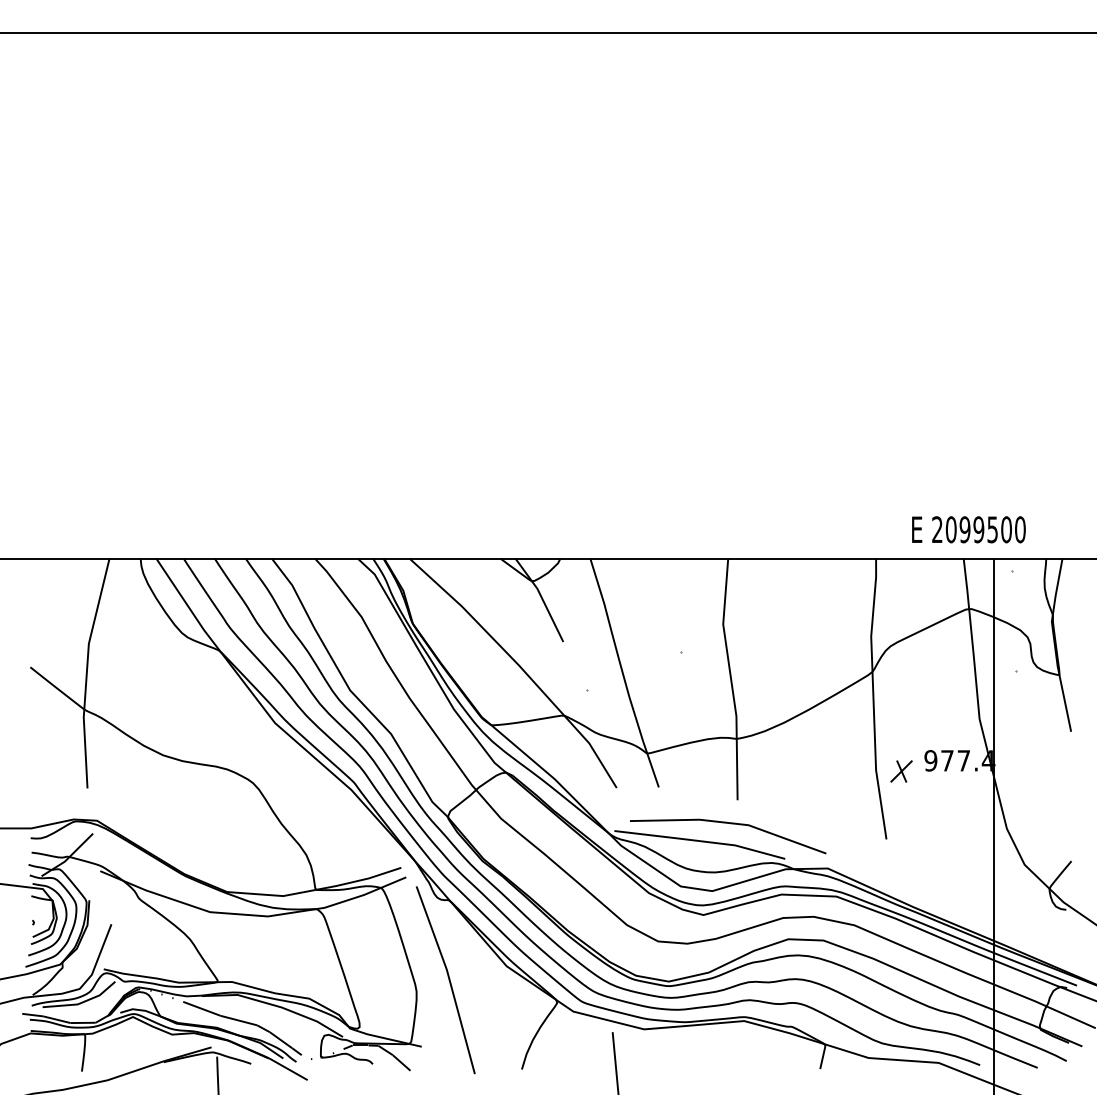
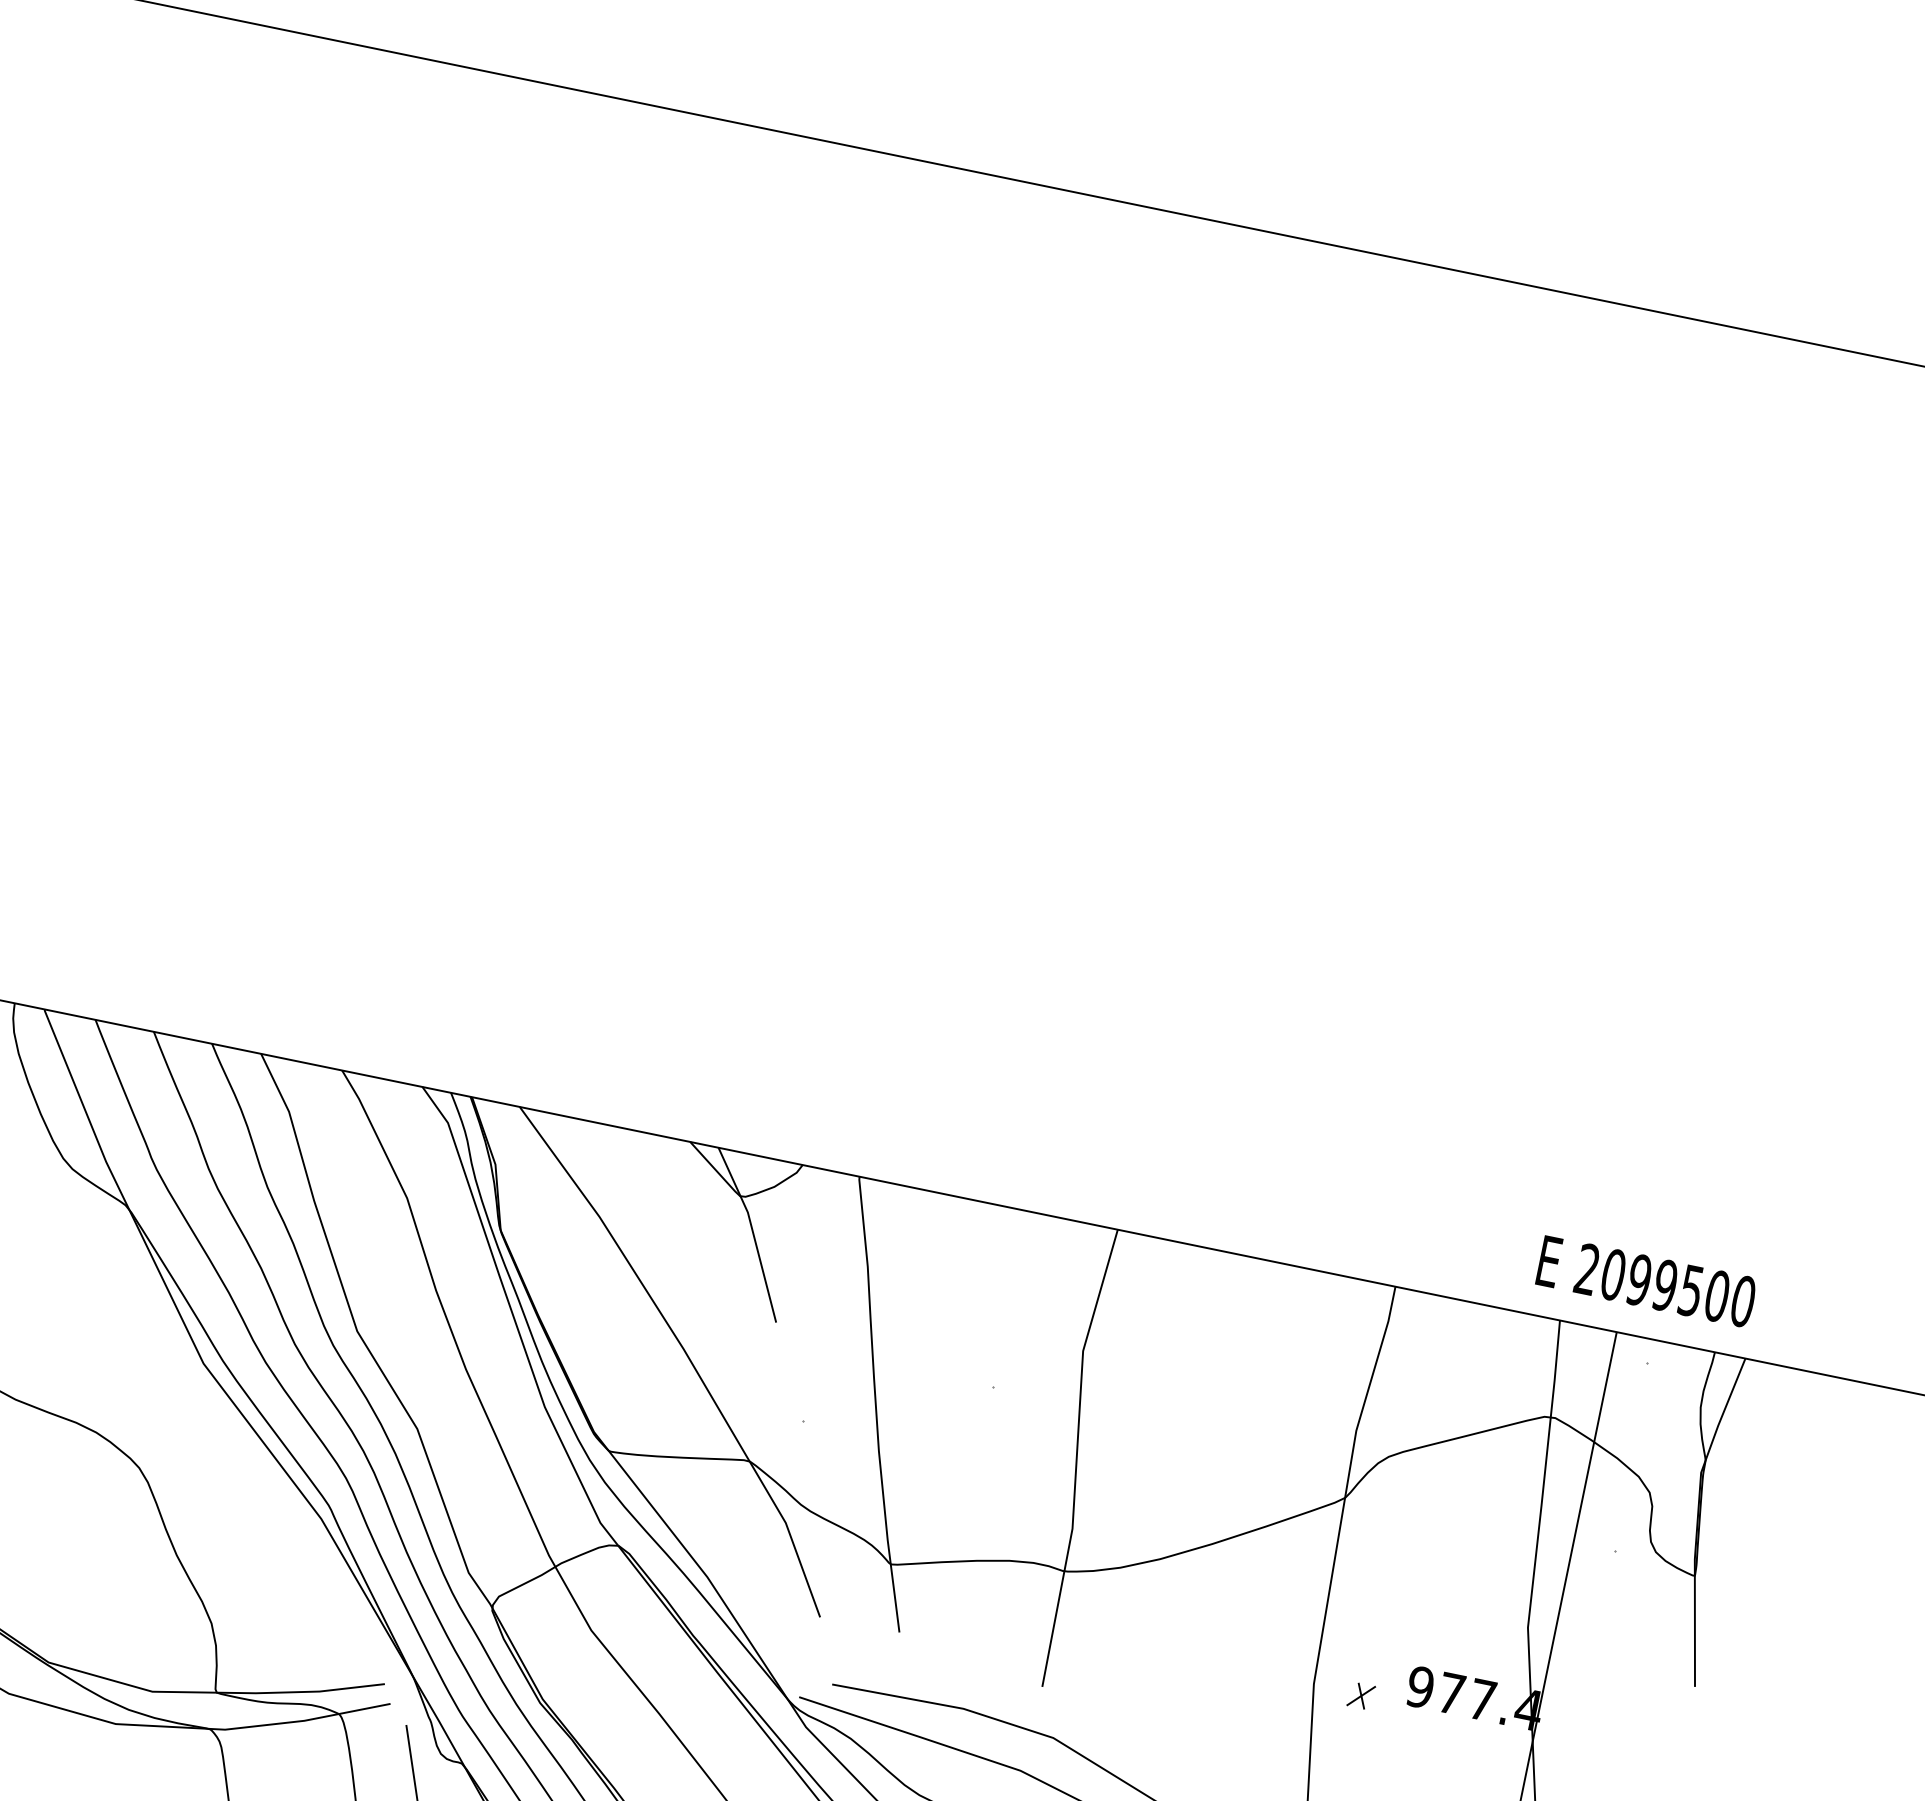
text: (968, 529) -> (1645, 1281), moved
part: (901, 771) -> (1361, 1696), size x0.6

